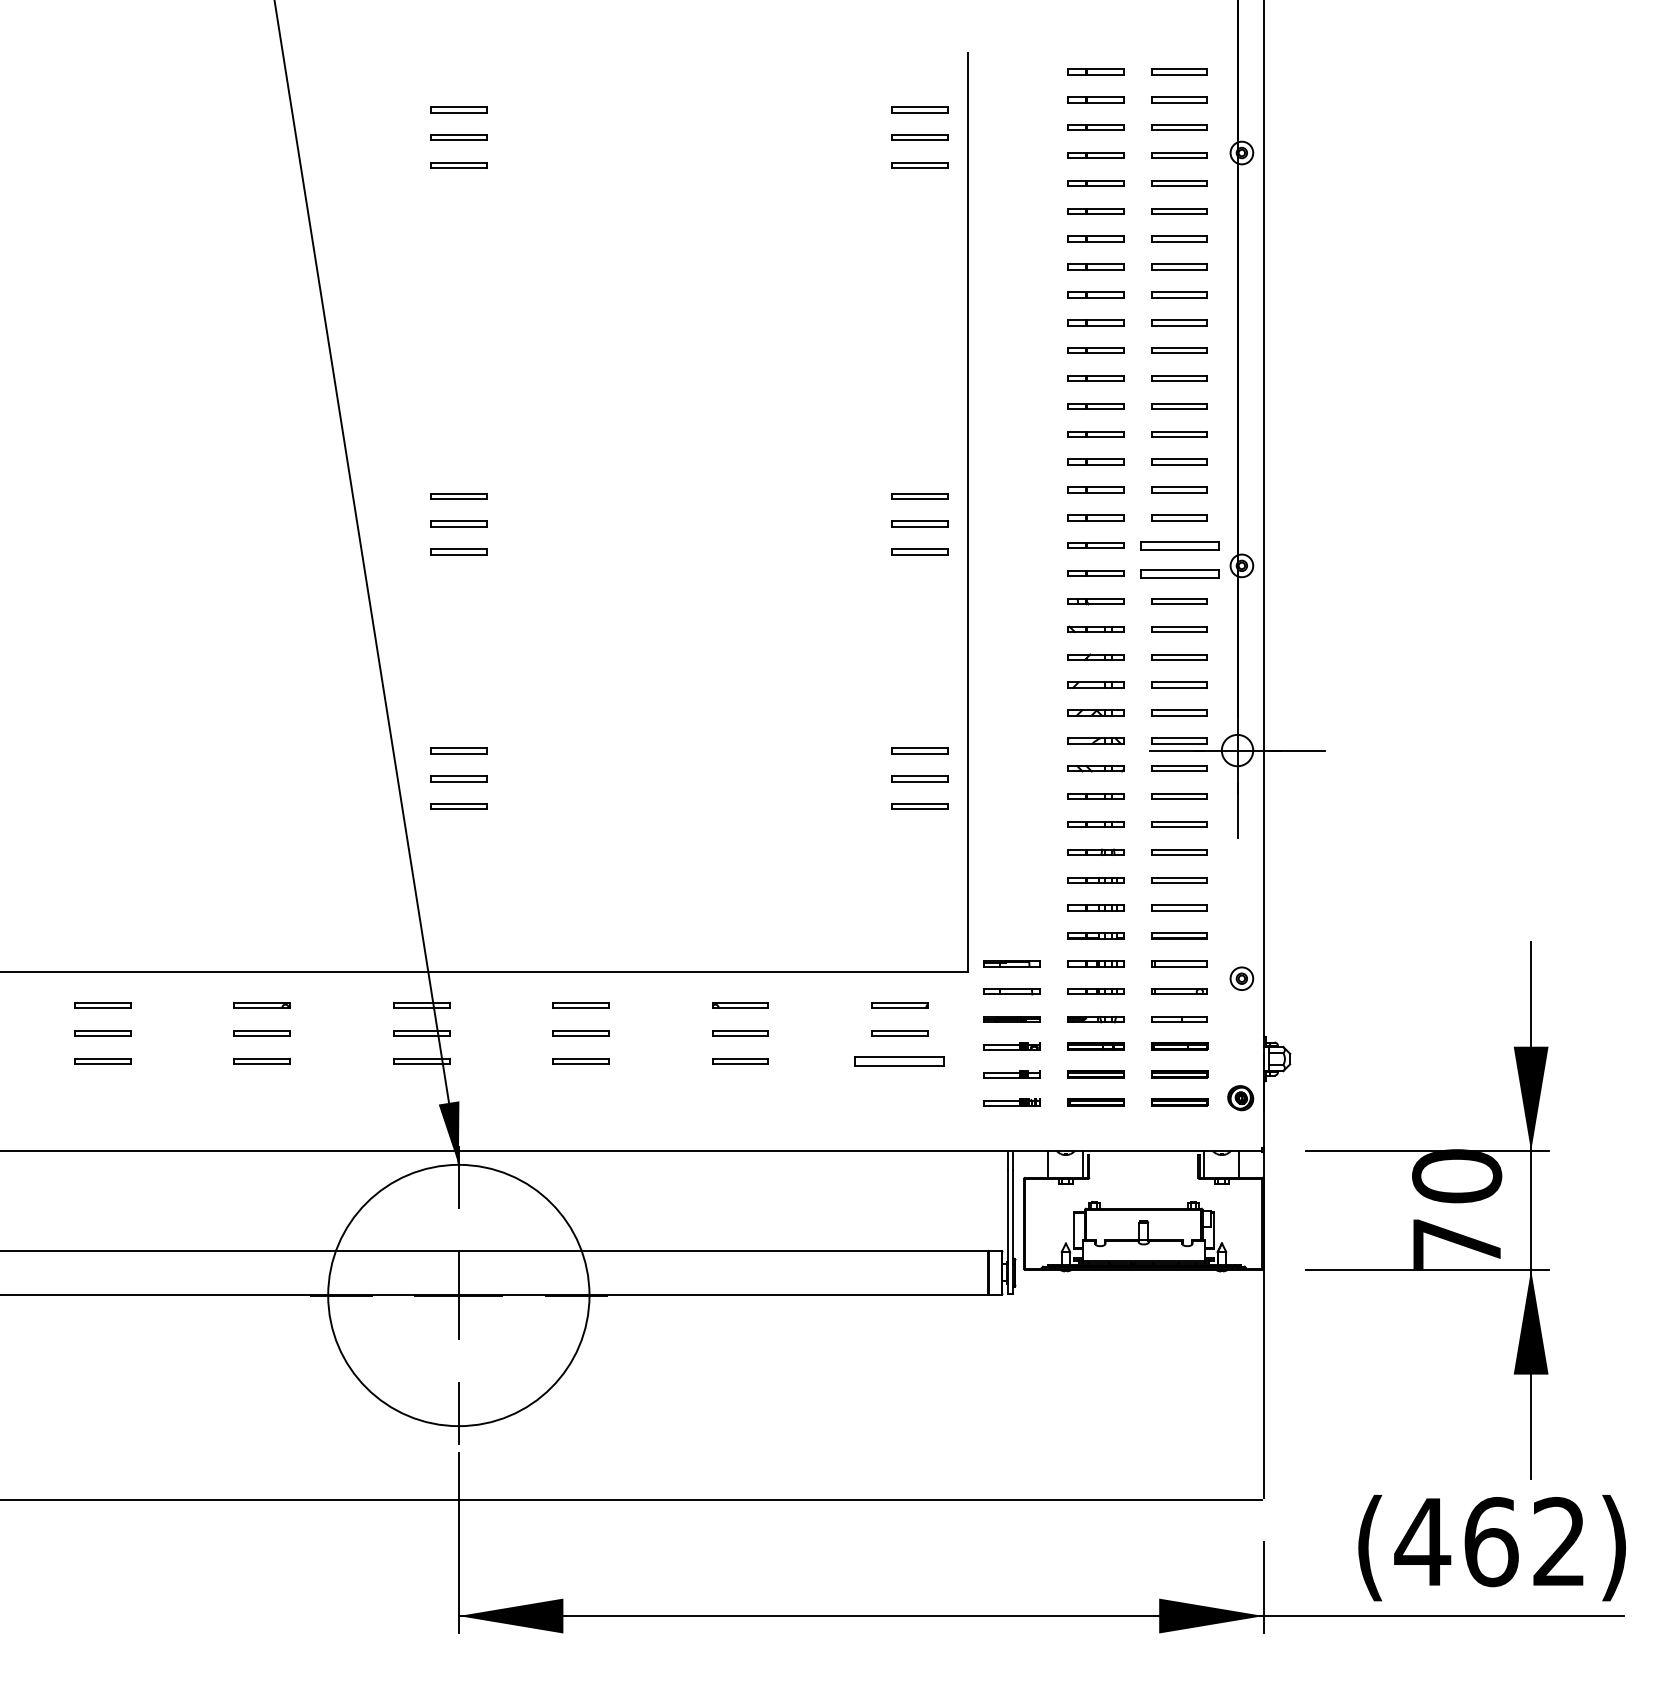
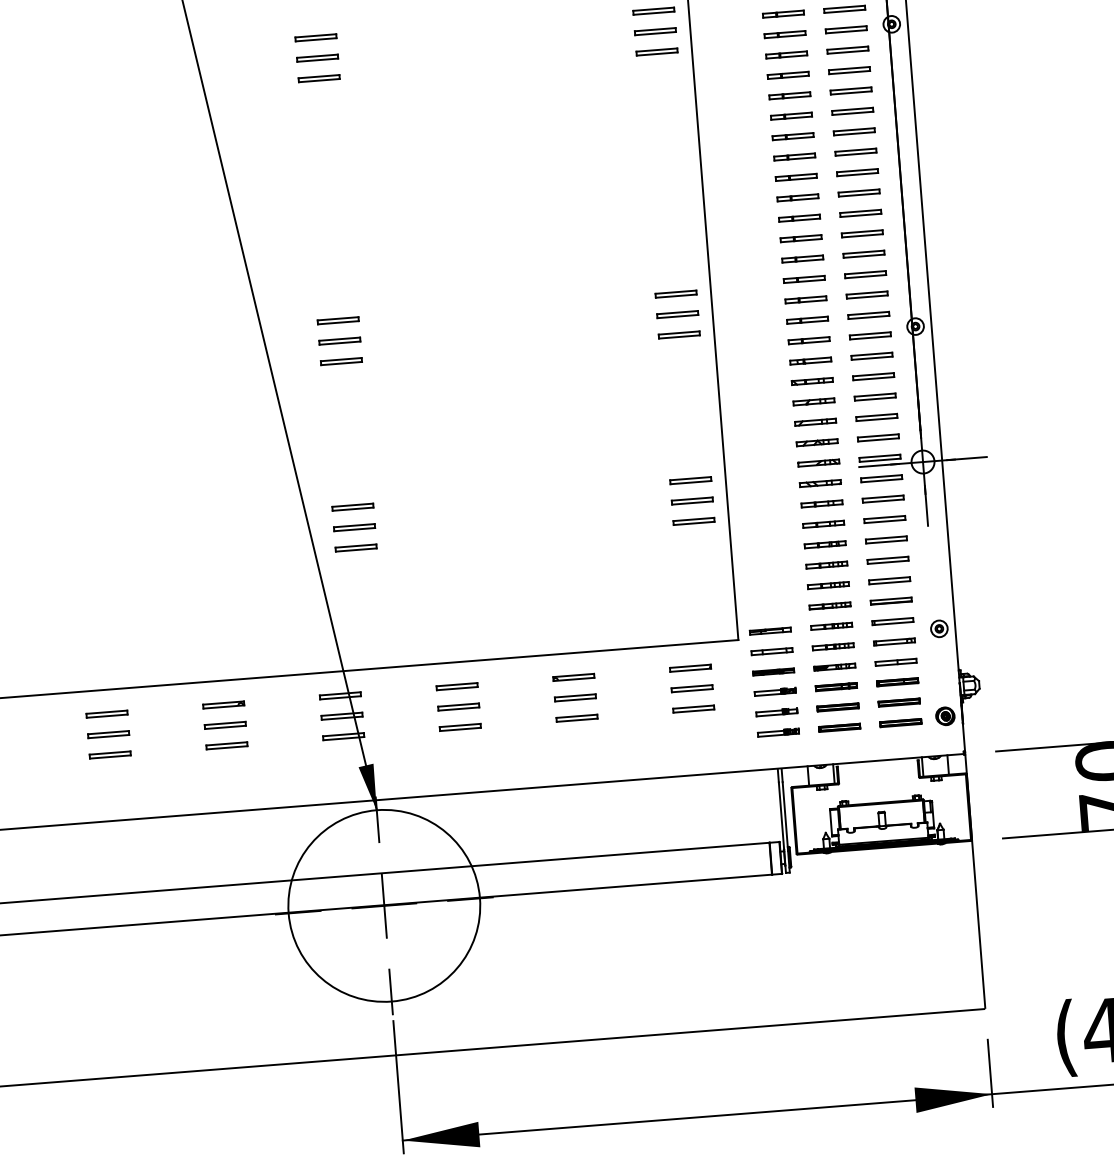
part: (1179, 545) -> (868, 315), size x0.71
part: (1179, 573) -> (870, 335), size x0.71
part: (899, 1061) -> (693, 709), size x0.62

